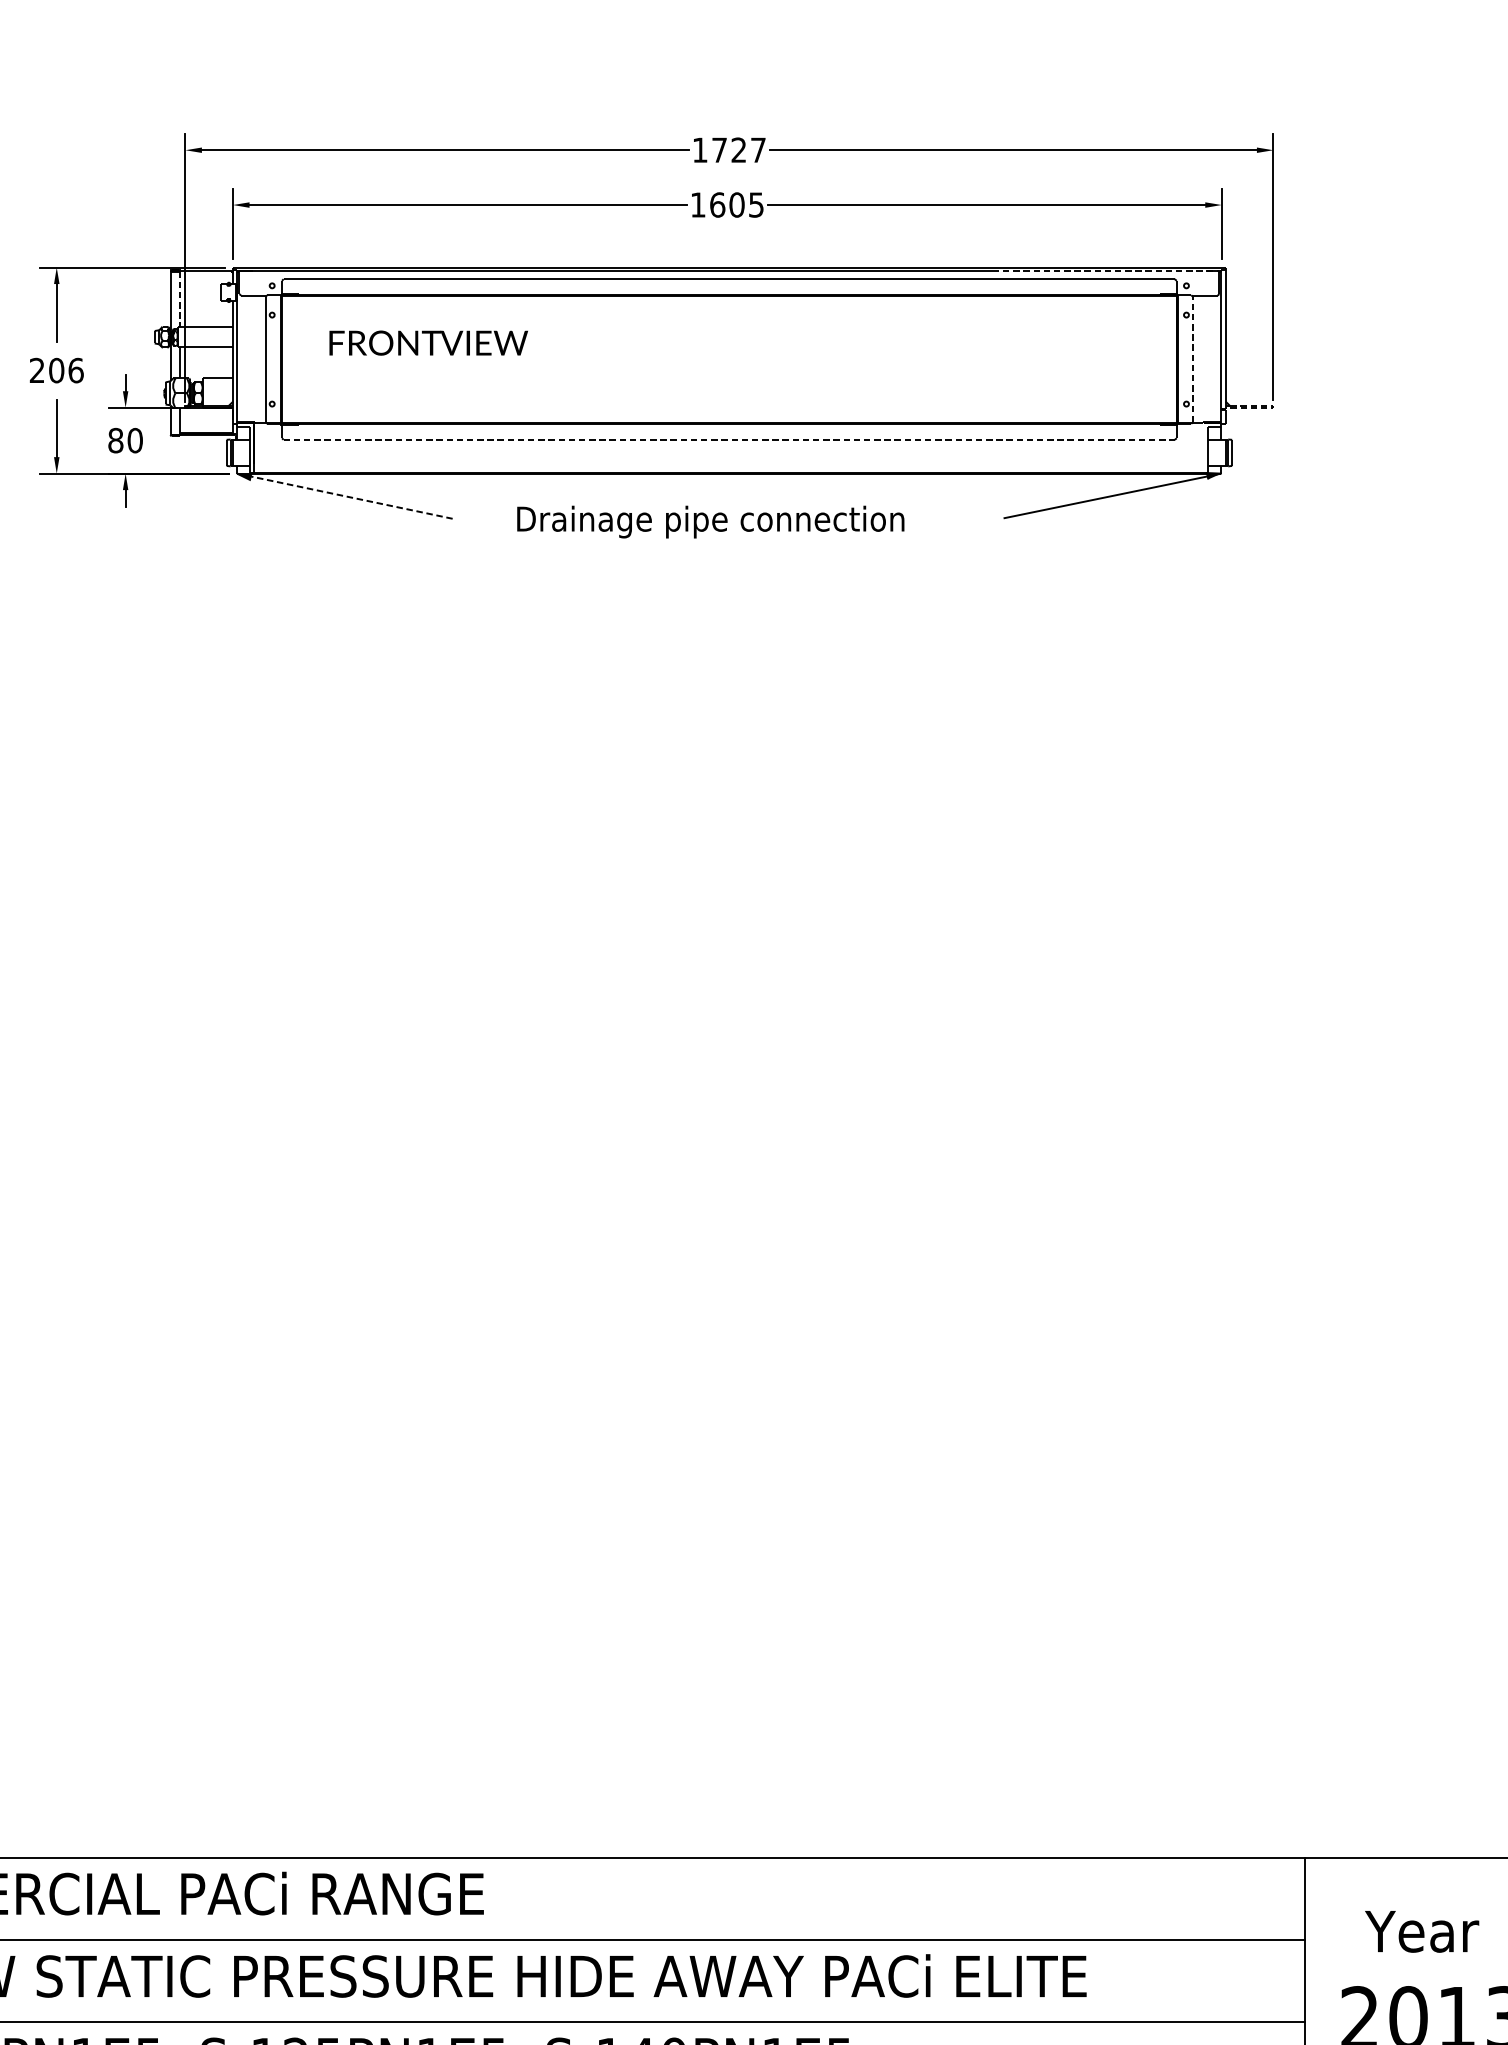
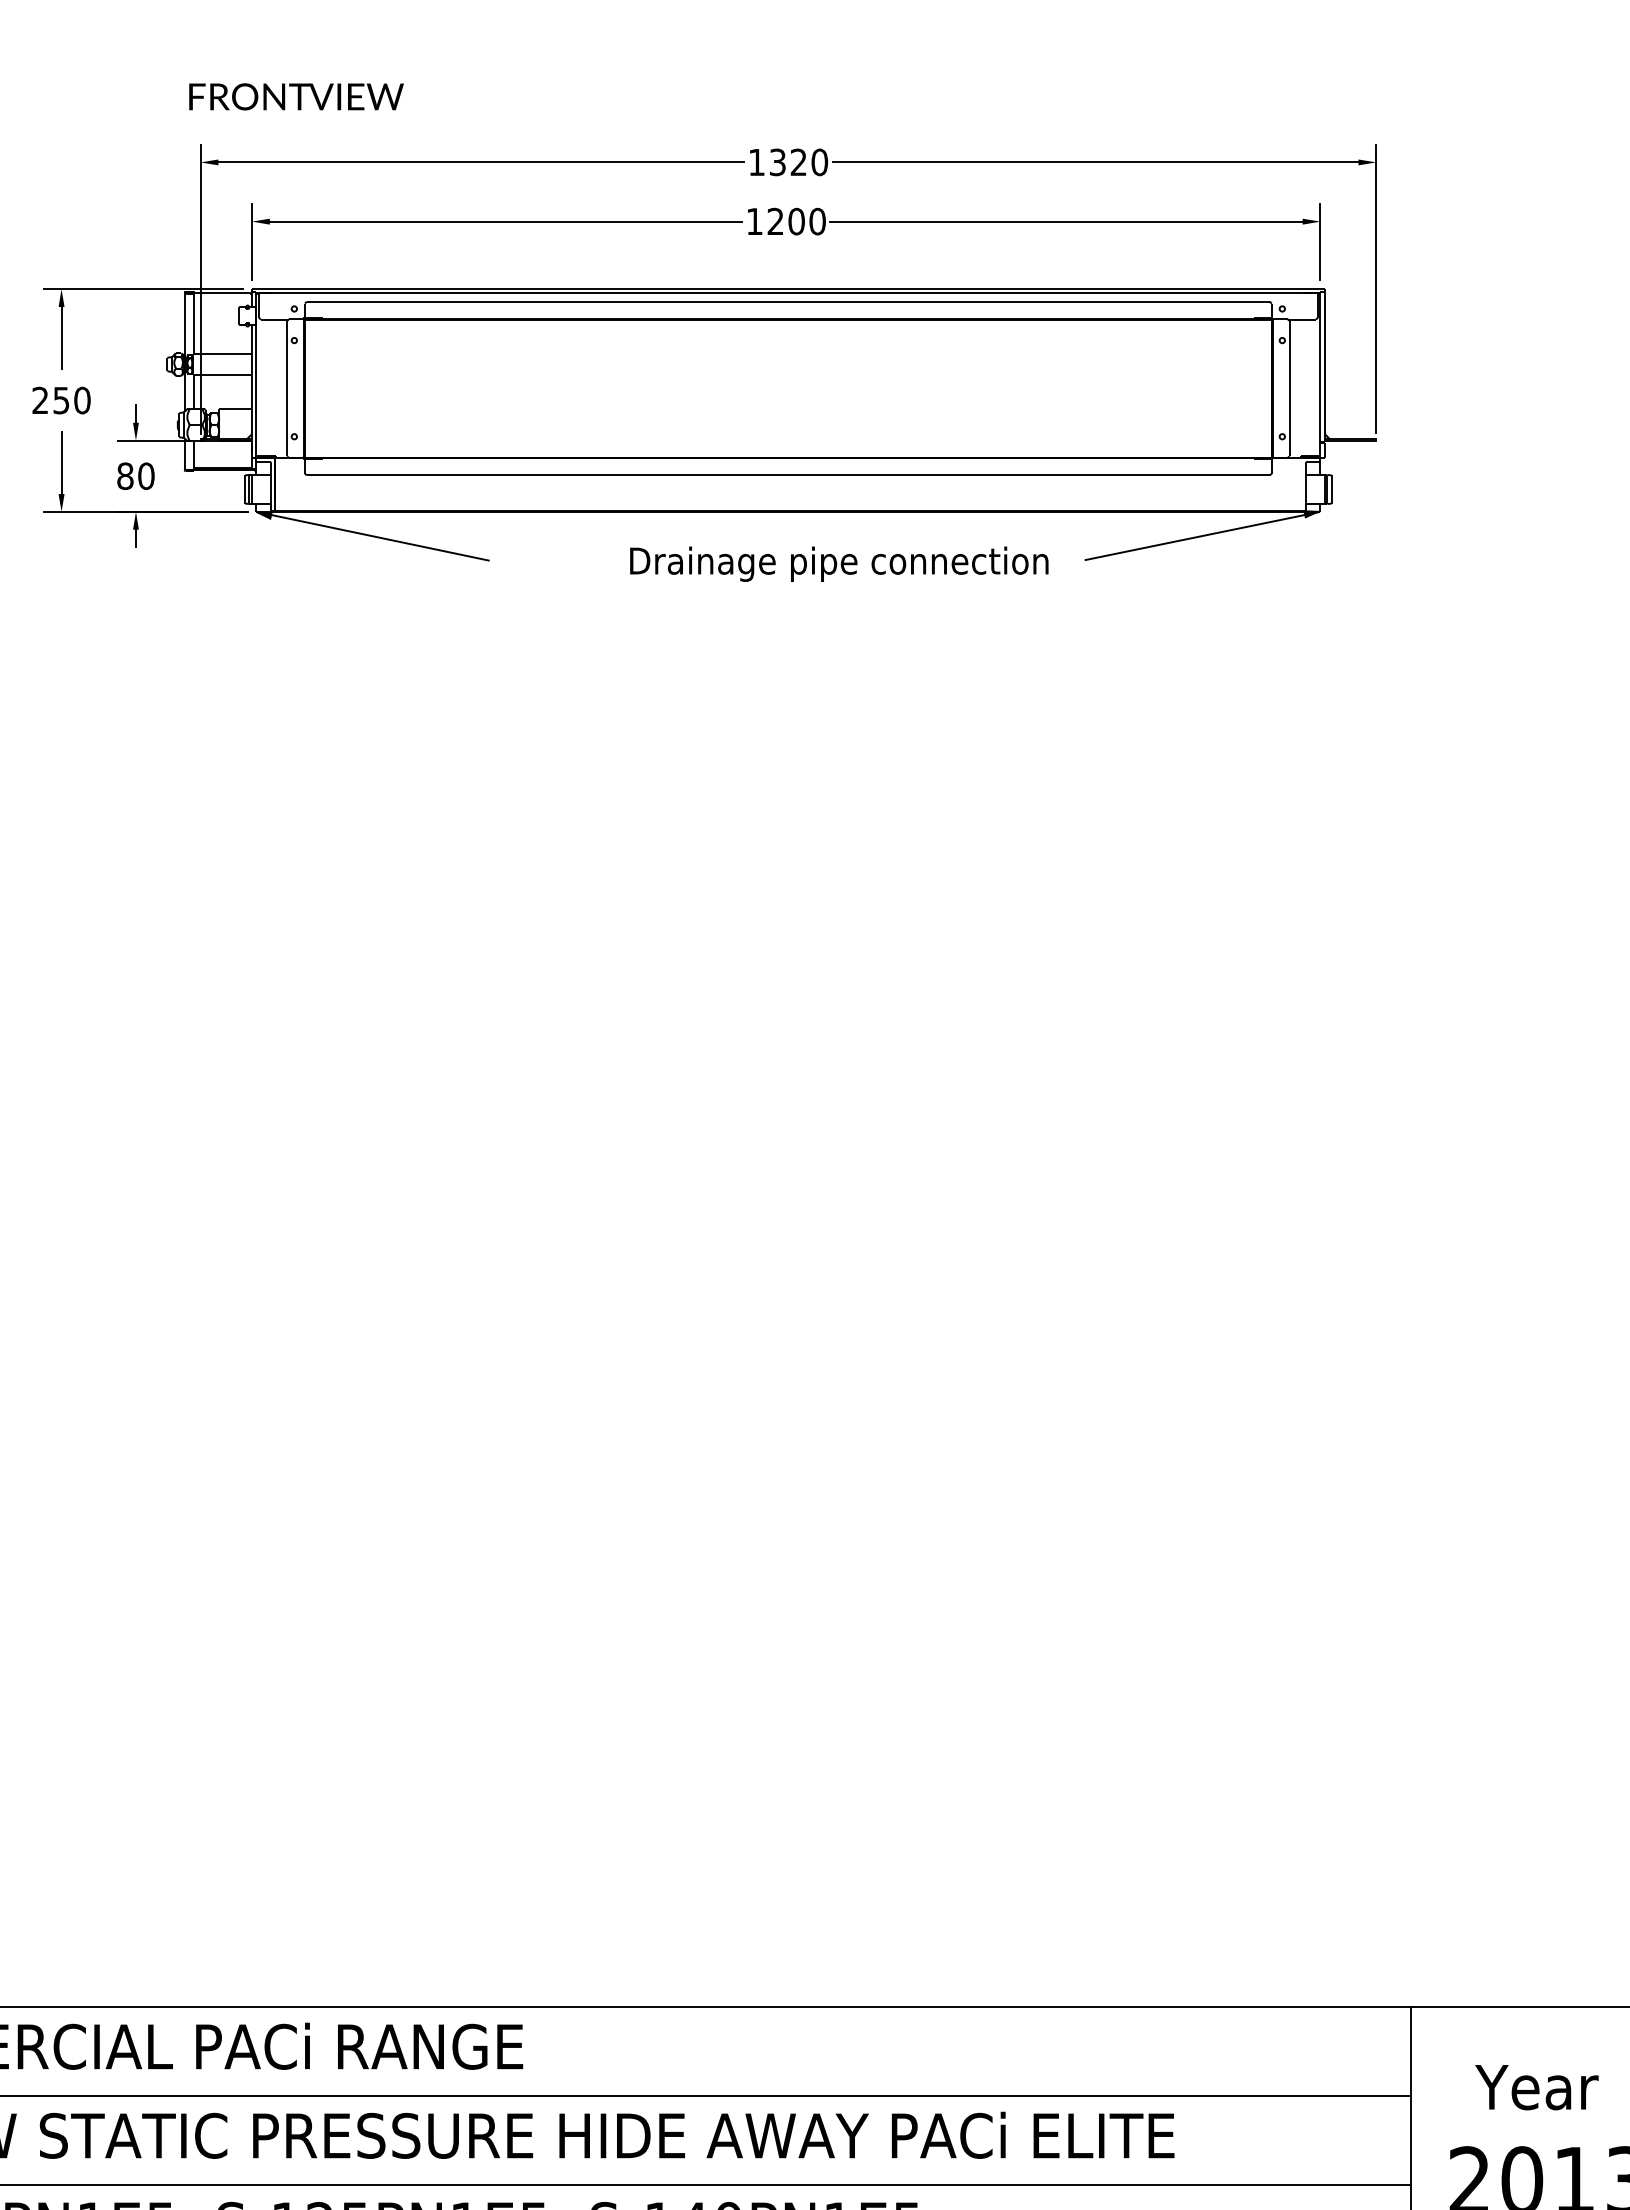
text: (739, 150) -> (799, 162), 1727 -> 1320
text: (736, 204) -> (796, 221), 1605 -> 1200
line: (1106, 271) -> (1195, 293), dashed -> solid
line: (179, 300) -> (194, 324), dashed -> solid
text: (428, 342) -> (296, 96), moved
line: (1193, 359) -> (1289, 388), dashed -> solid
text: (65, 370) -> (71, 400), 206 -> 250
line: (1272, 407) -> (1375, 440), dashed -> solid
line: (729, 439) -> (788, 475), dashed -> solid
line: (345, 496) -> (373, 536), dashed -> solid
text: (710, 521) -> (839, 563), moved

